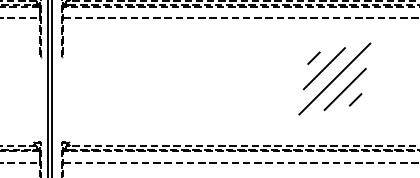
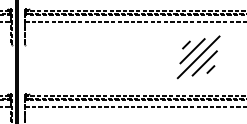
part: (334, 79) -> (198, 57), moved

